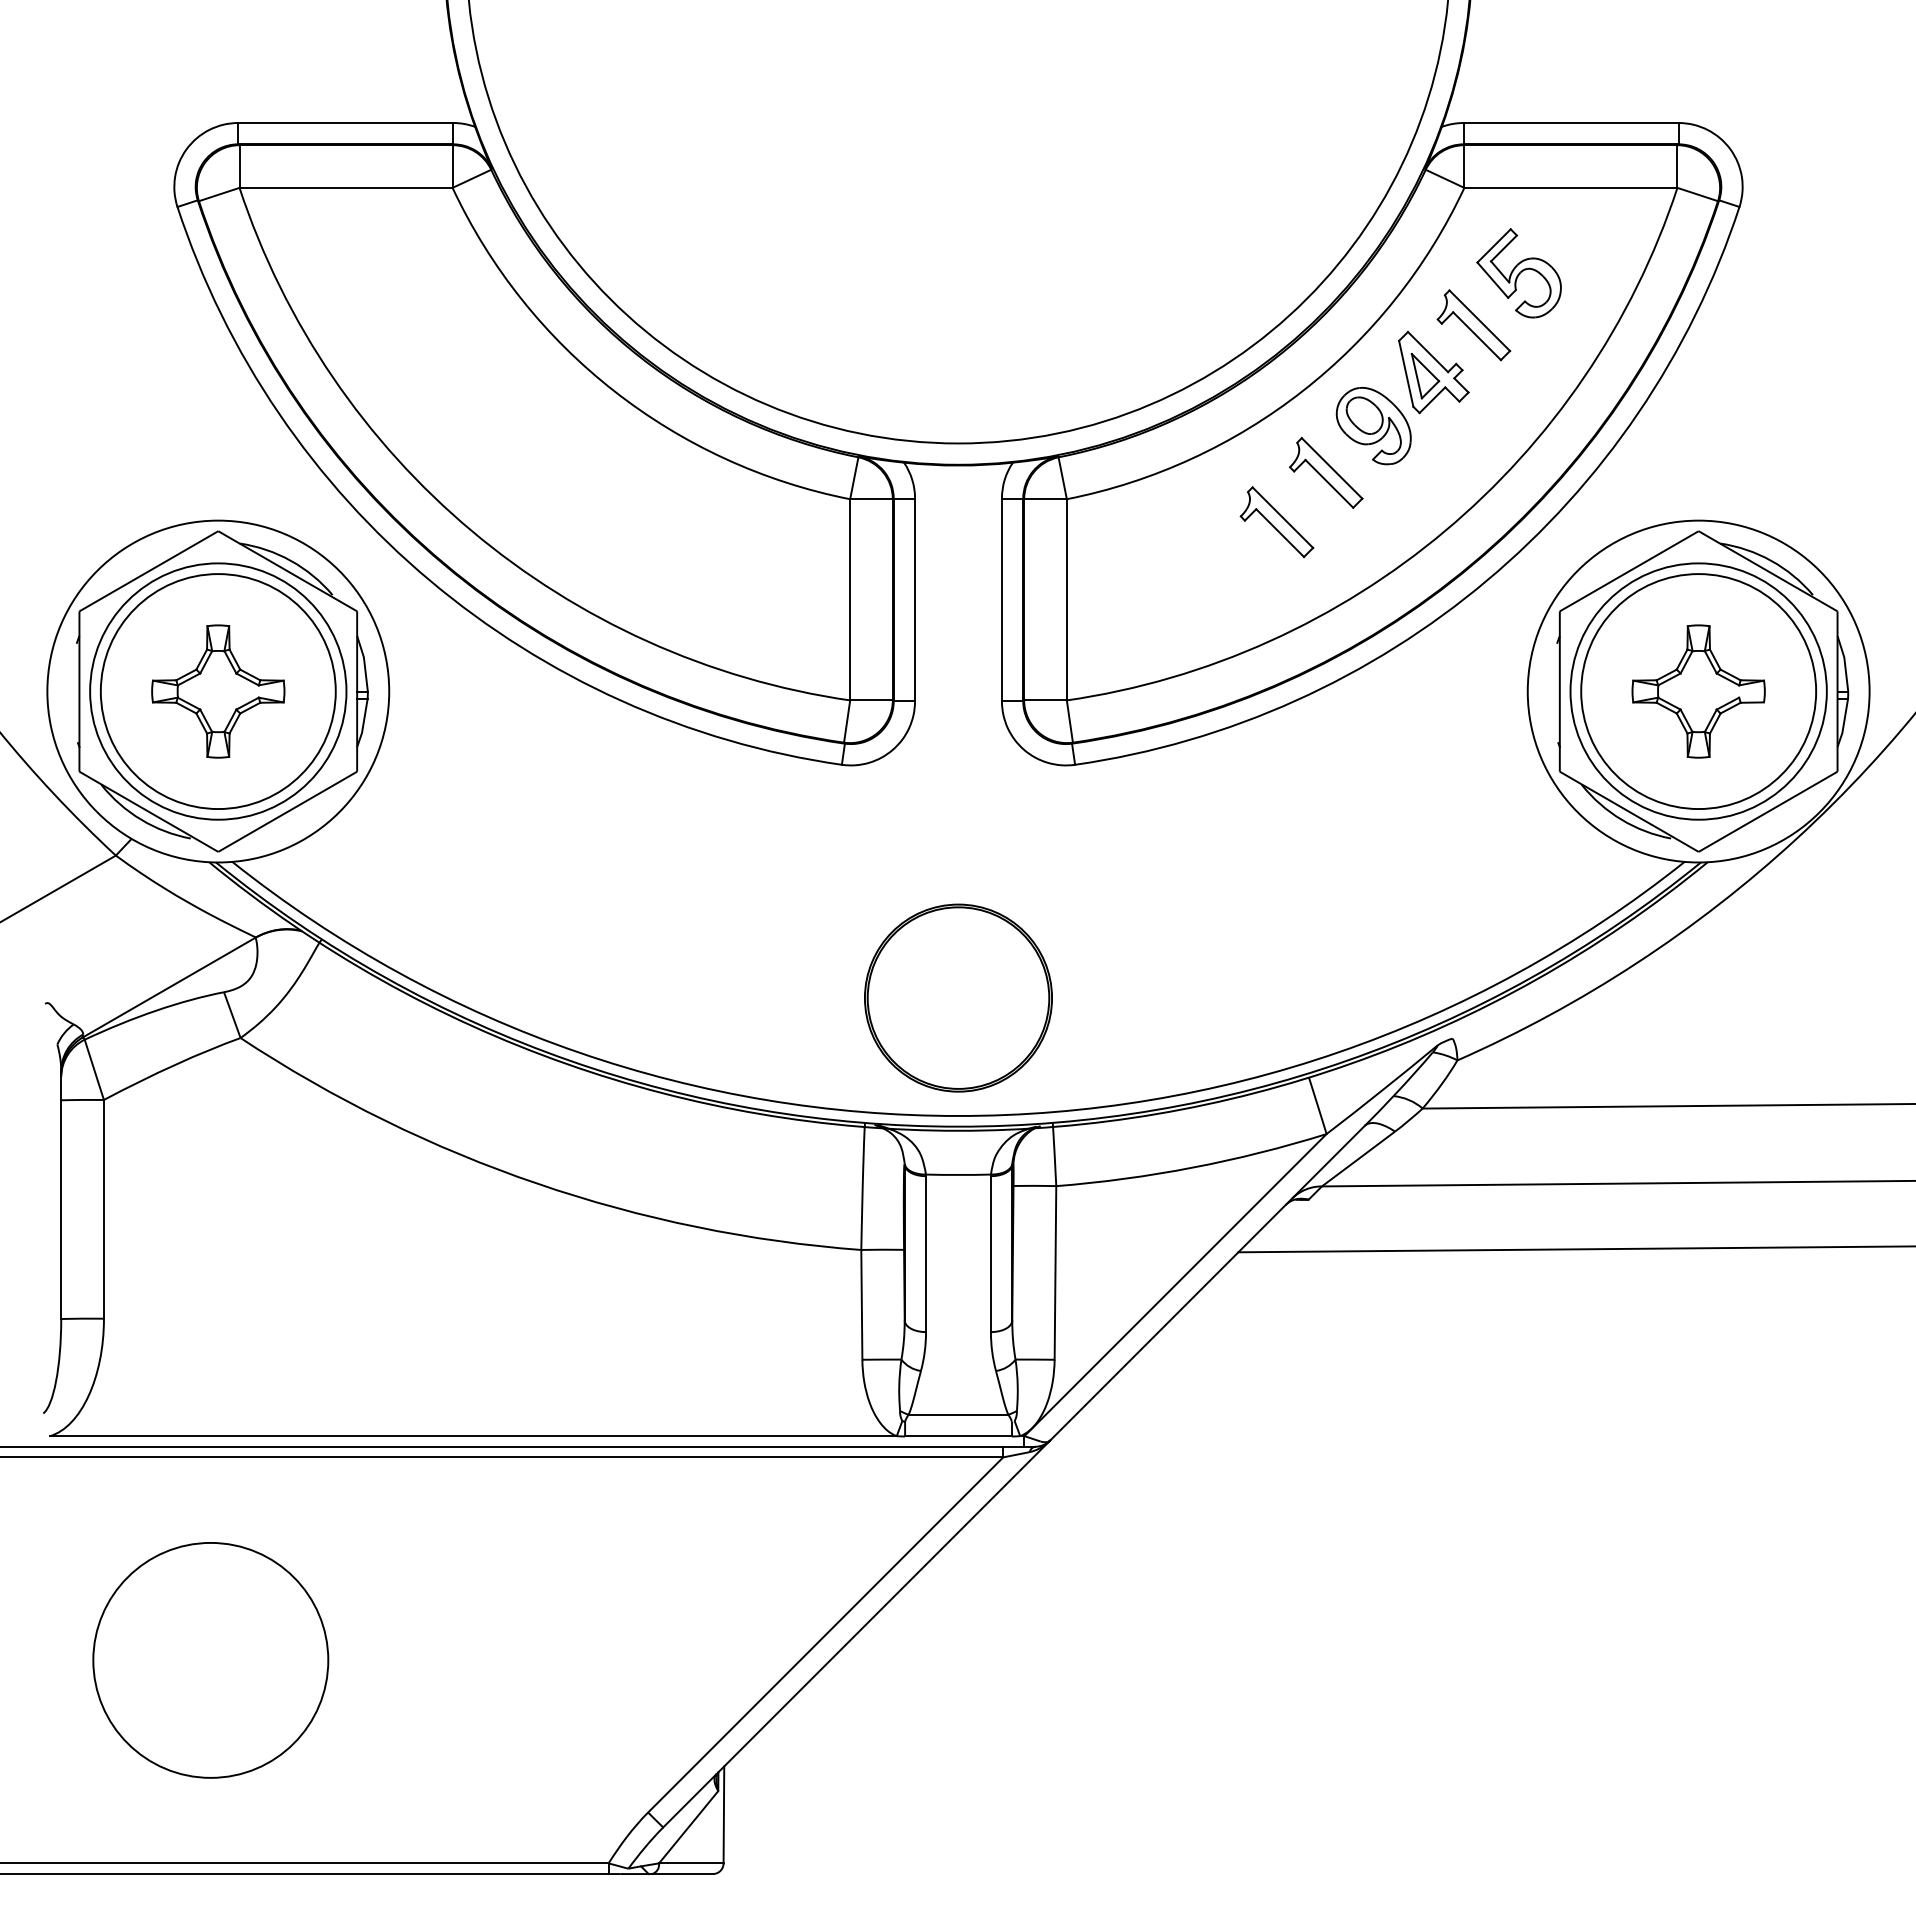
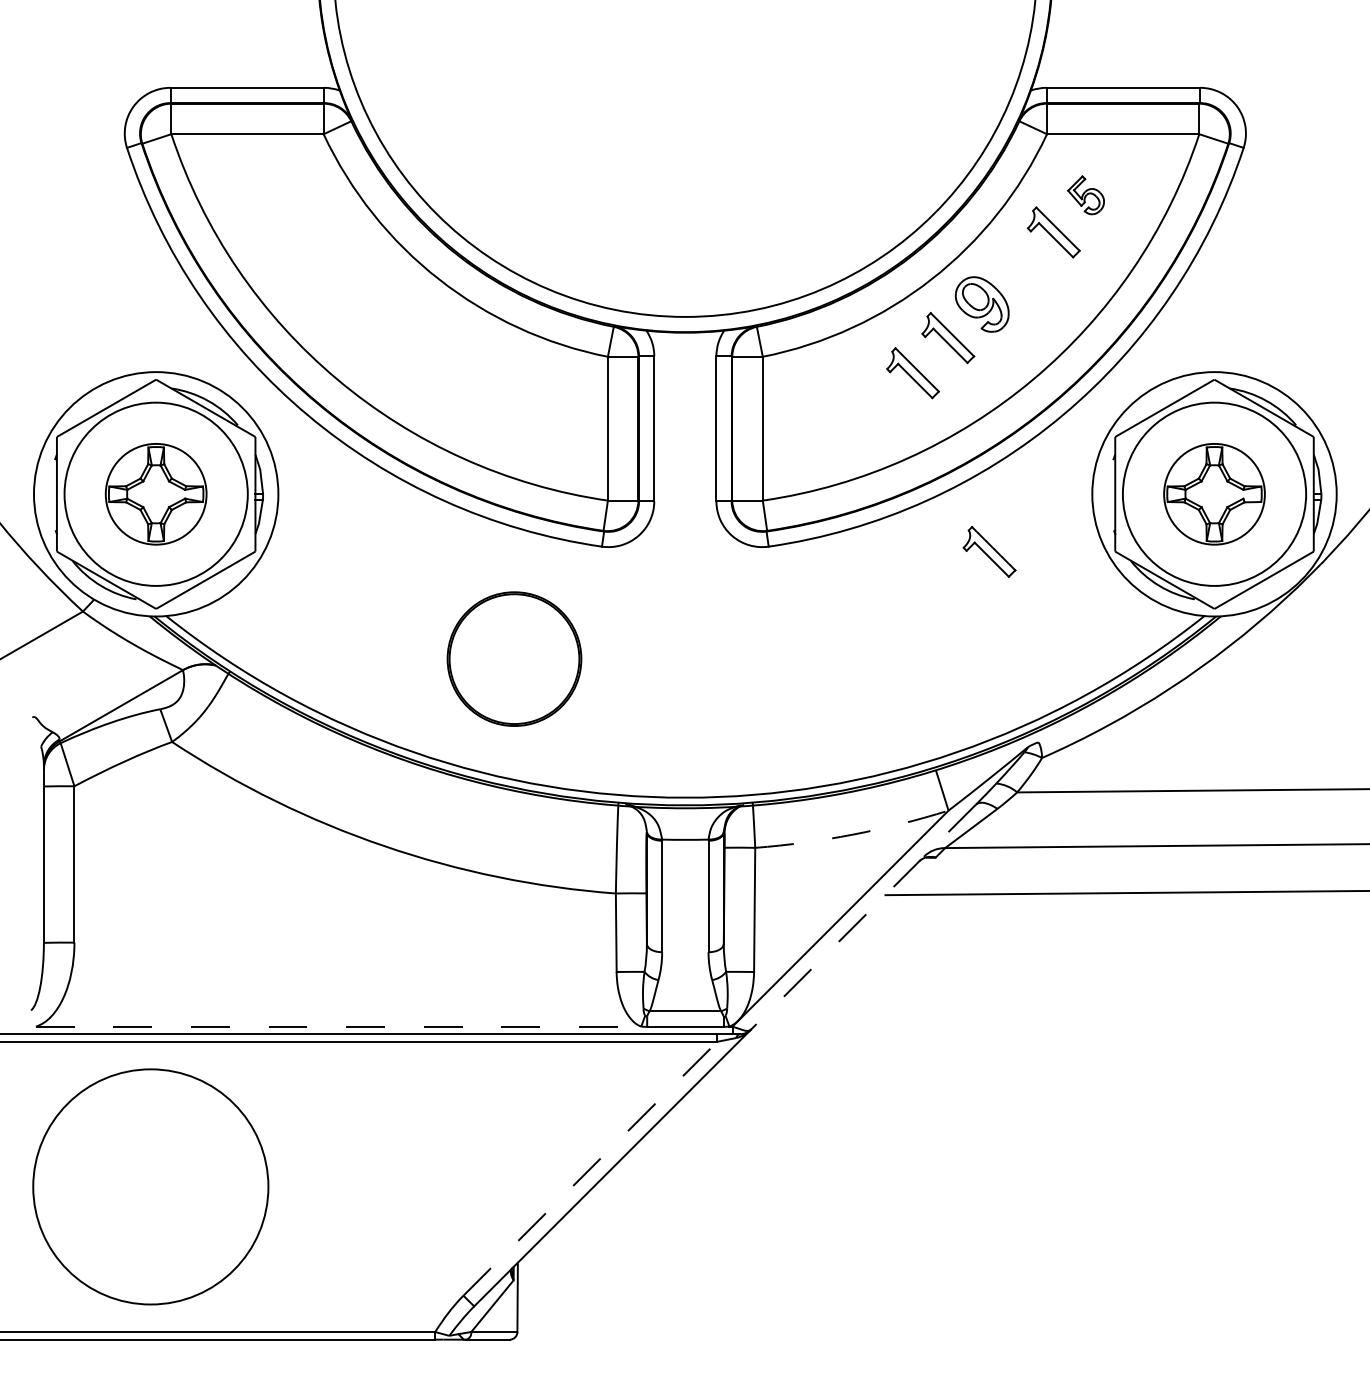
part: (1518, 273) -> (1085, 195), size x0.6
part: (1433, 372) -> (1024, 266), removed
circle: (217, 691) -> (155, 494), size x0.6
circle: (1698, 691) -> (1214, 494), size x0.6
part: (1383, 772) -> (989, 552), added
part: (958, 997) -> (514, 658), moved
arc: (1192, 1167) -> (852, 834), solid -> dashed
line: (1207, 1283) -> (863, 917), solid -> dashed
line: (473, 1436) -> (338, 1026), solid -> dashed
line: (826, 1634) -> (590, 1168), solid -> dashed
circle: (210, 1659) -> (150, 1186), size x1.4

